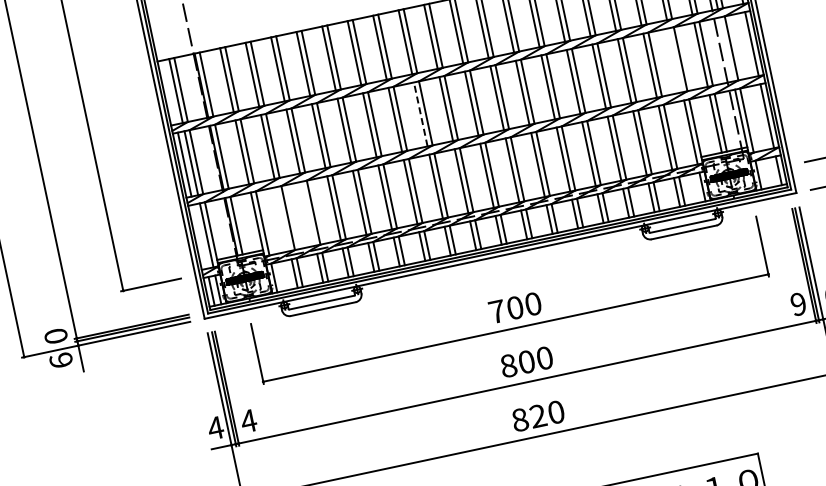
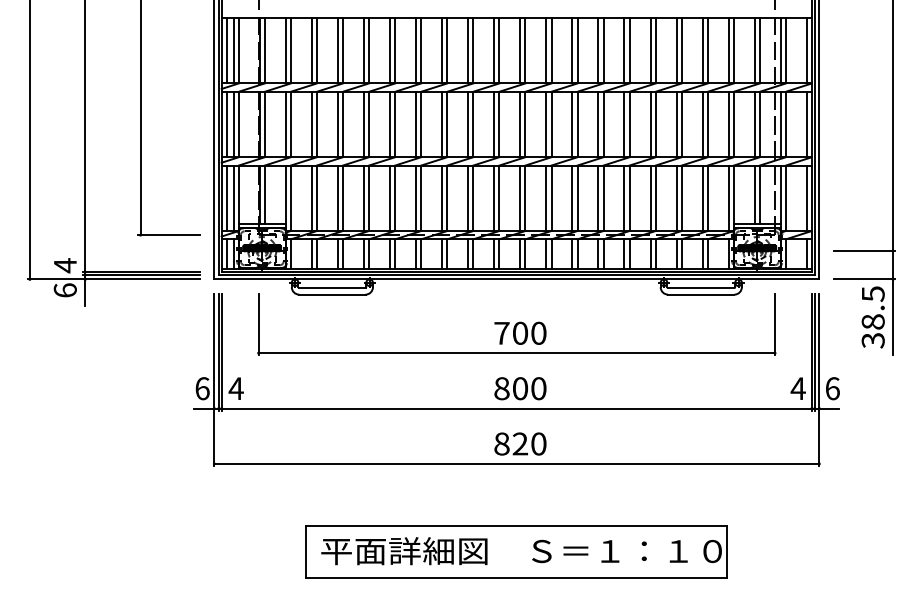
line: (726, 49) -> (780, 124), added
line: (675, 60) -> (728, 124), added
line: (168, 92) -> (226, 50), added
line: (421, 114) -> (468, 124), dashed -> solid
line: (308, 214) -> (337, 198), added
line: (282, 219) -> (311, 198), added
line: (199, 237) -> (226, 198), added
text: (797, 304) -> (797, 388), 9 -> 4
text: (55, 336) -> (64, 265), 0 -> 4
text: (215, 427) -> (202, 388), 4 -> 6

